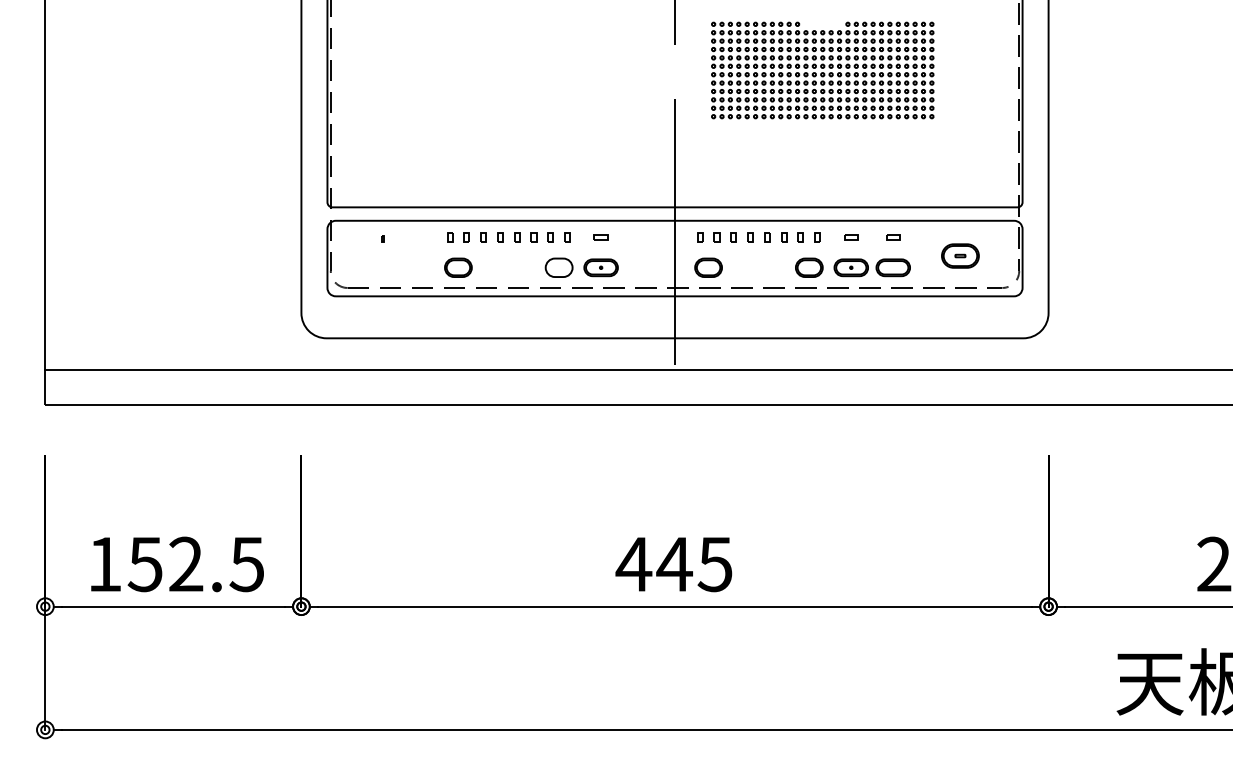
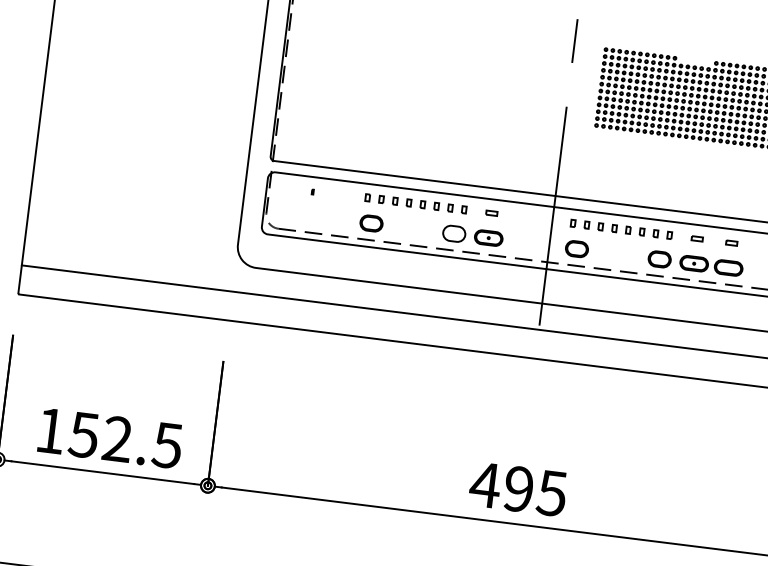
text: (674, 564) -> (518, 489), 445 -> 495

